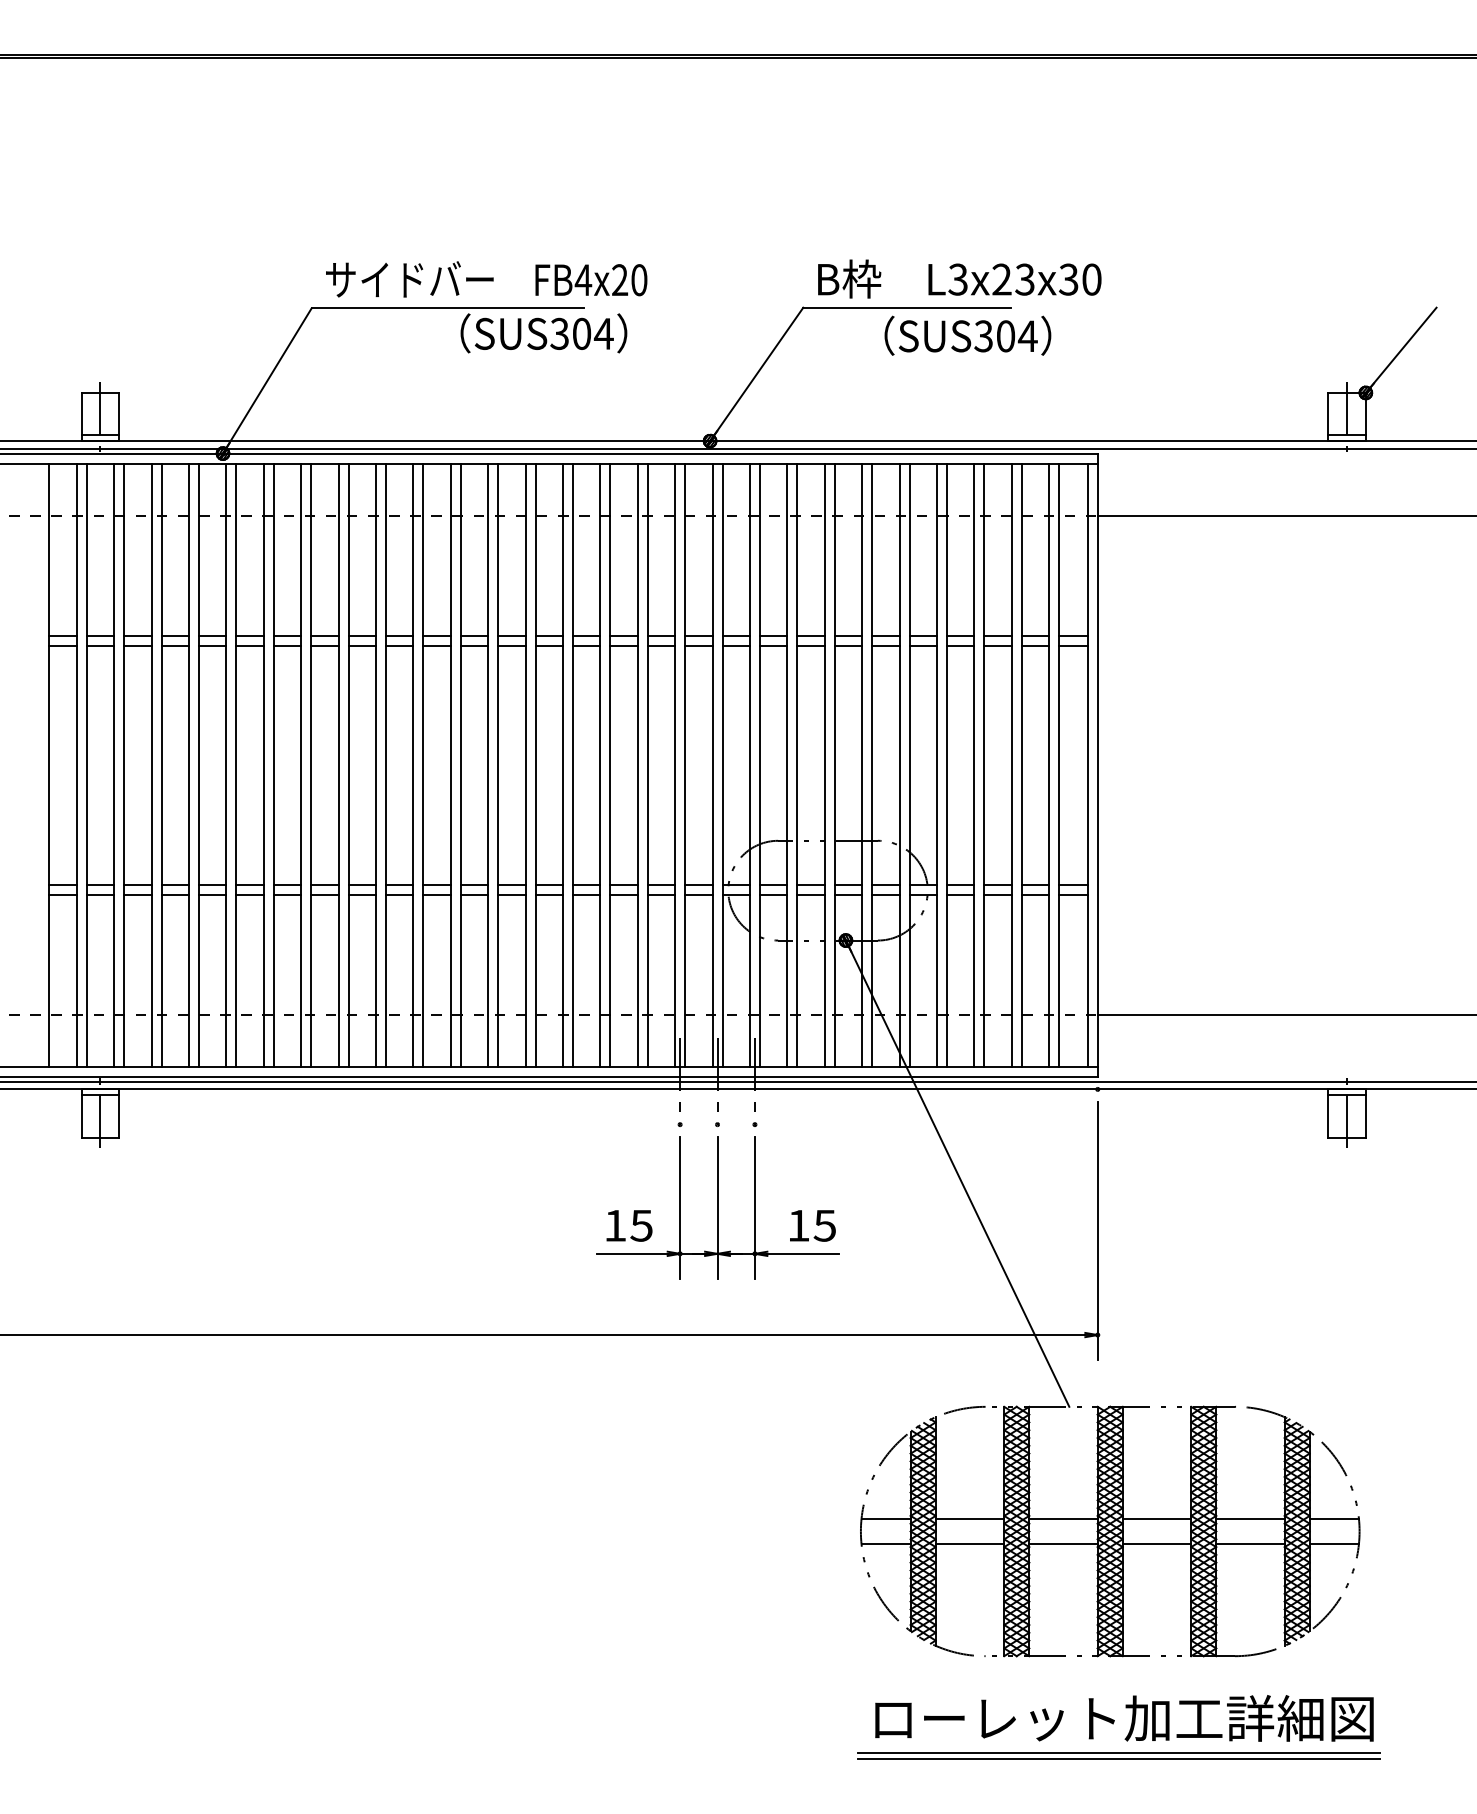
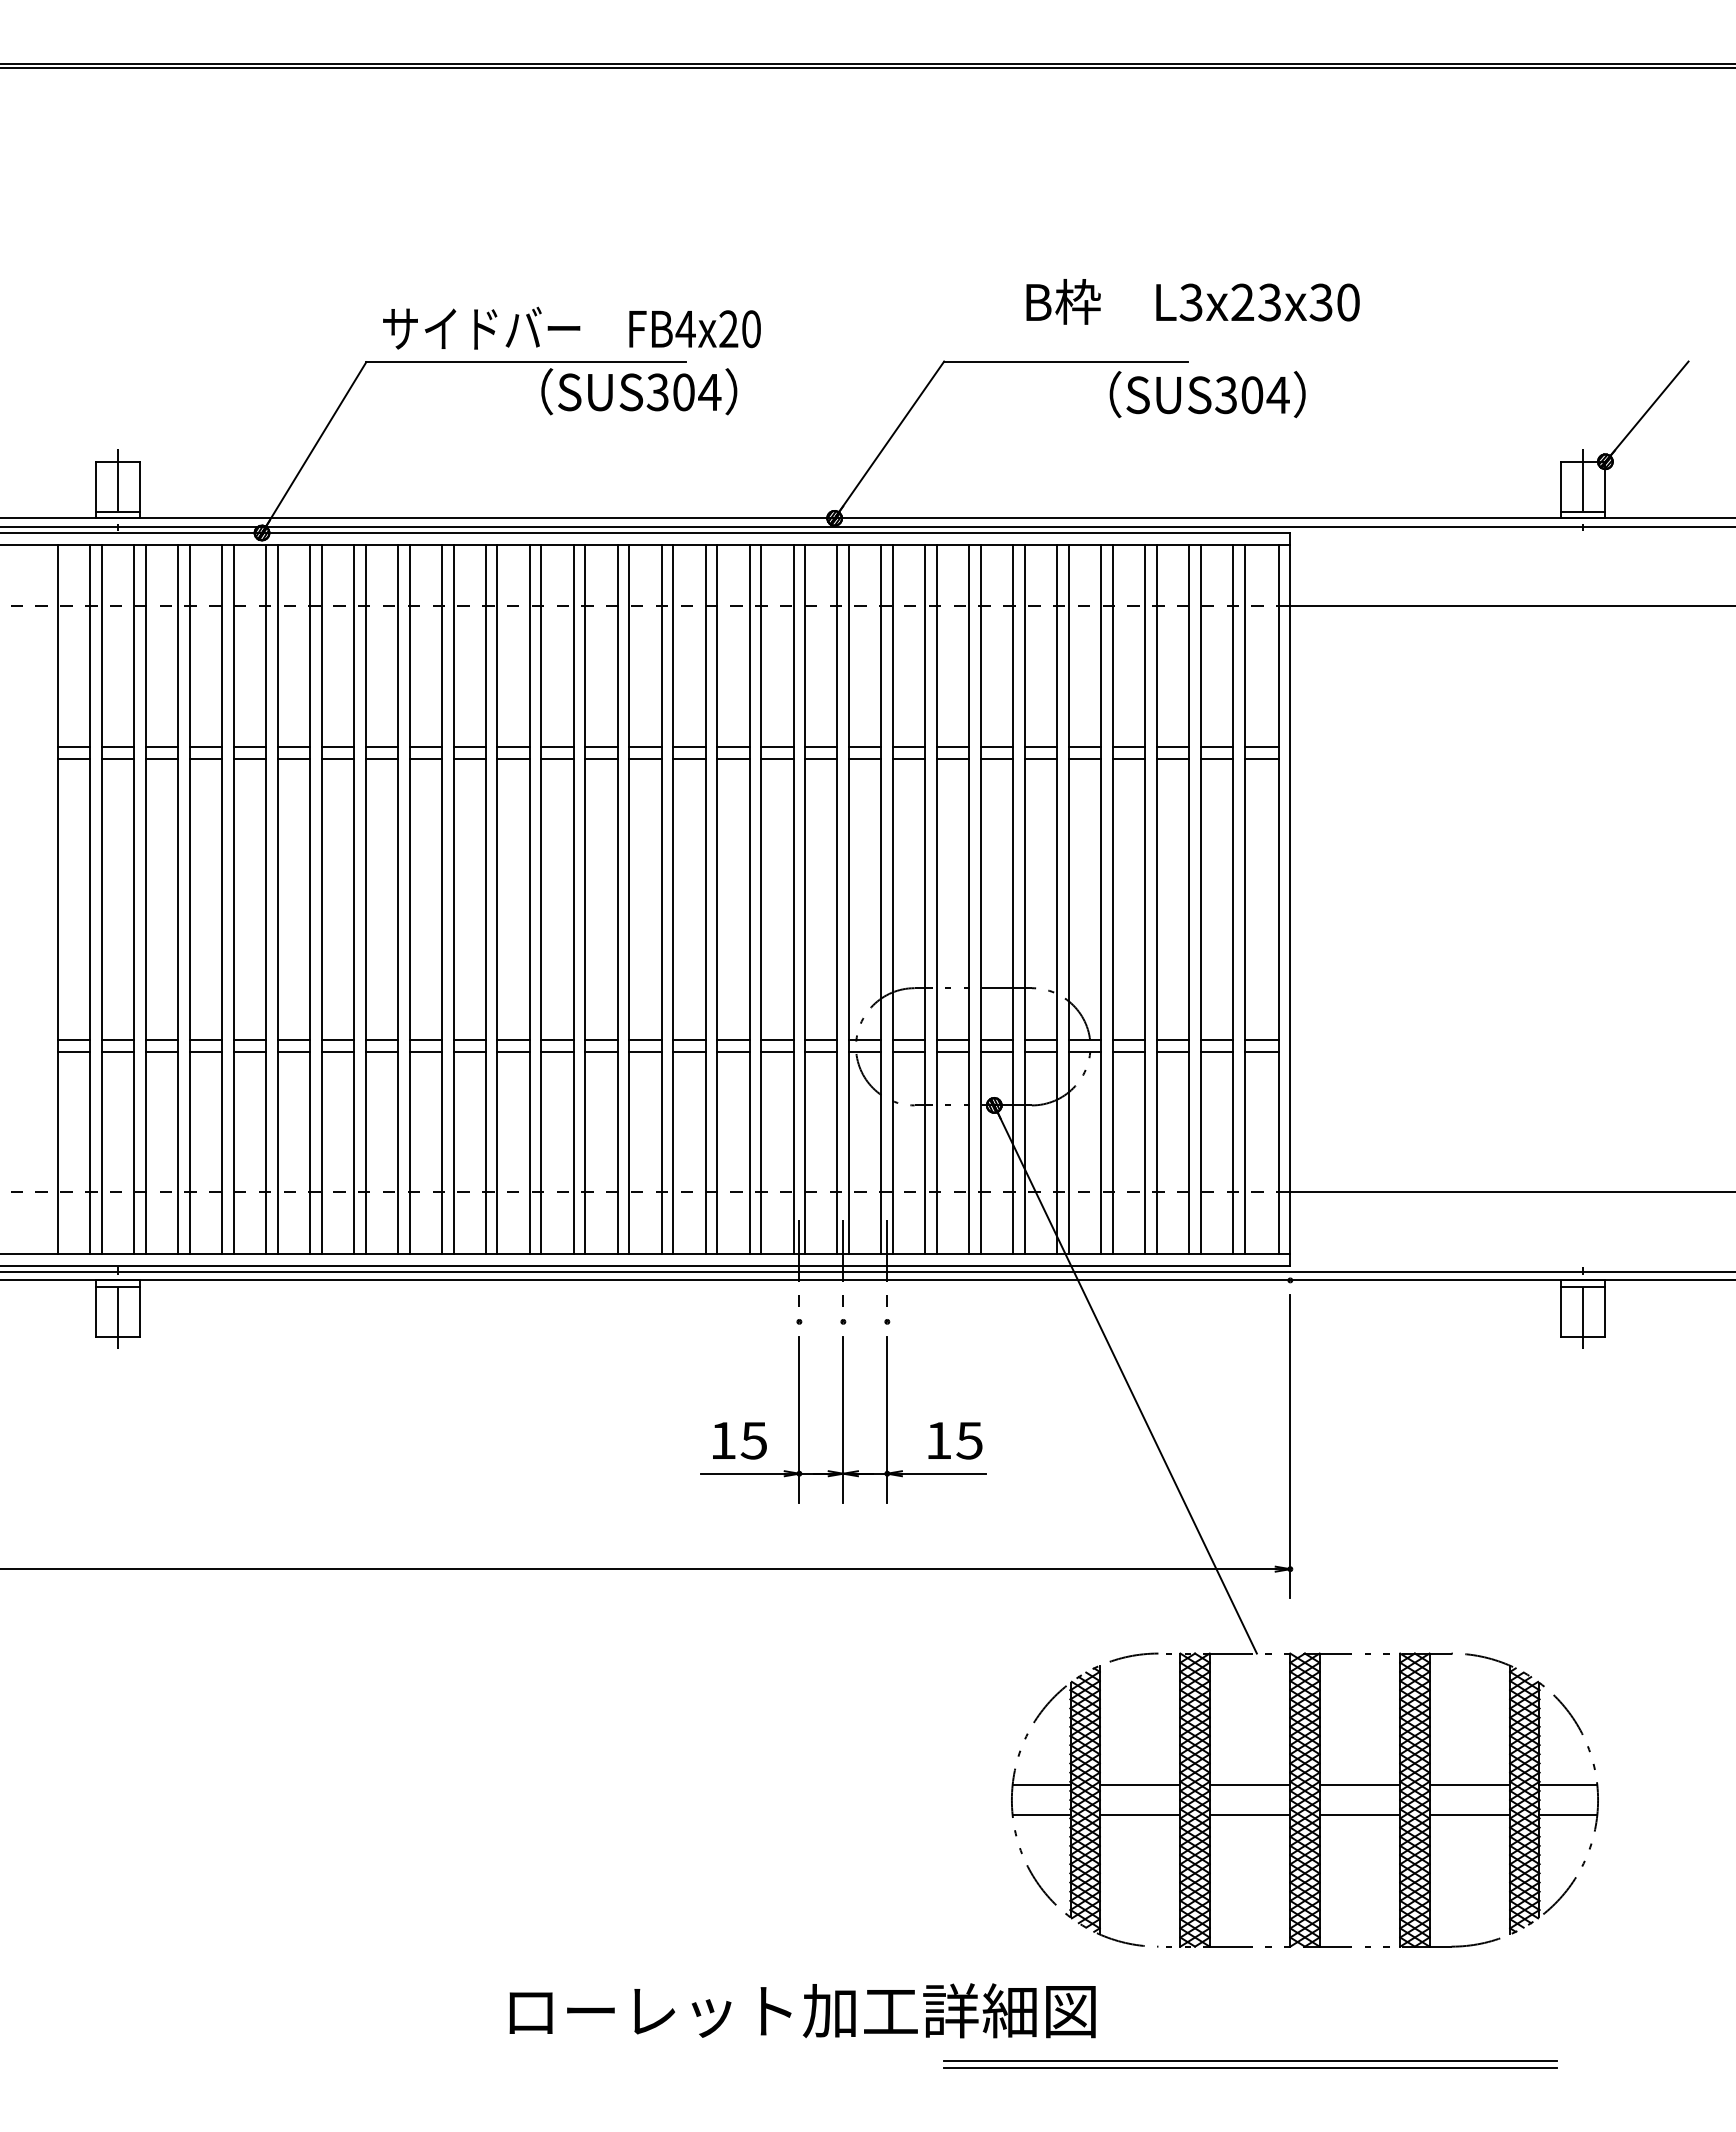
text: (959, 278) -> (1192, 301), moved
text: (967, 335) -> (1207, 394), moved
text: (1124, 1718) -> (802, 2010), moved
part: (1119, 1756) -> (1250, 2064), moved

